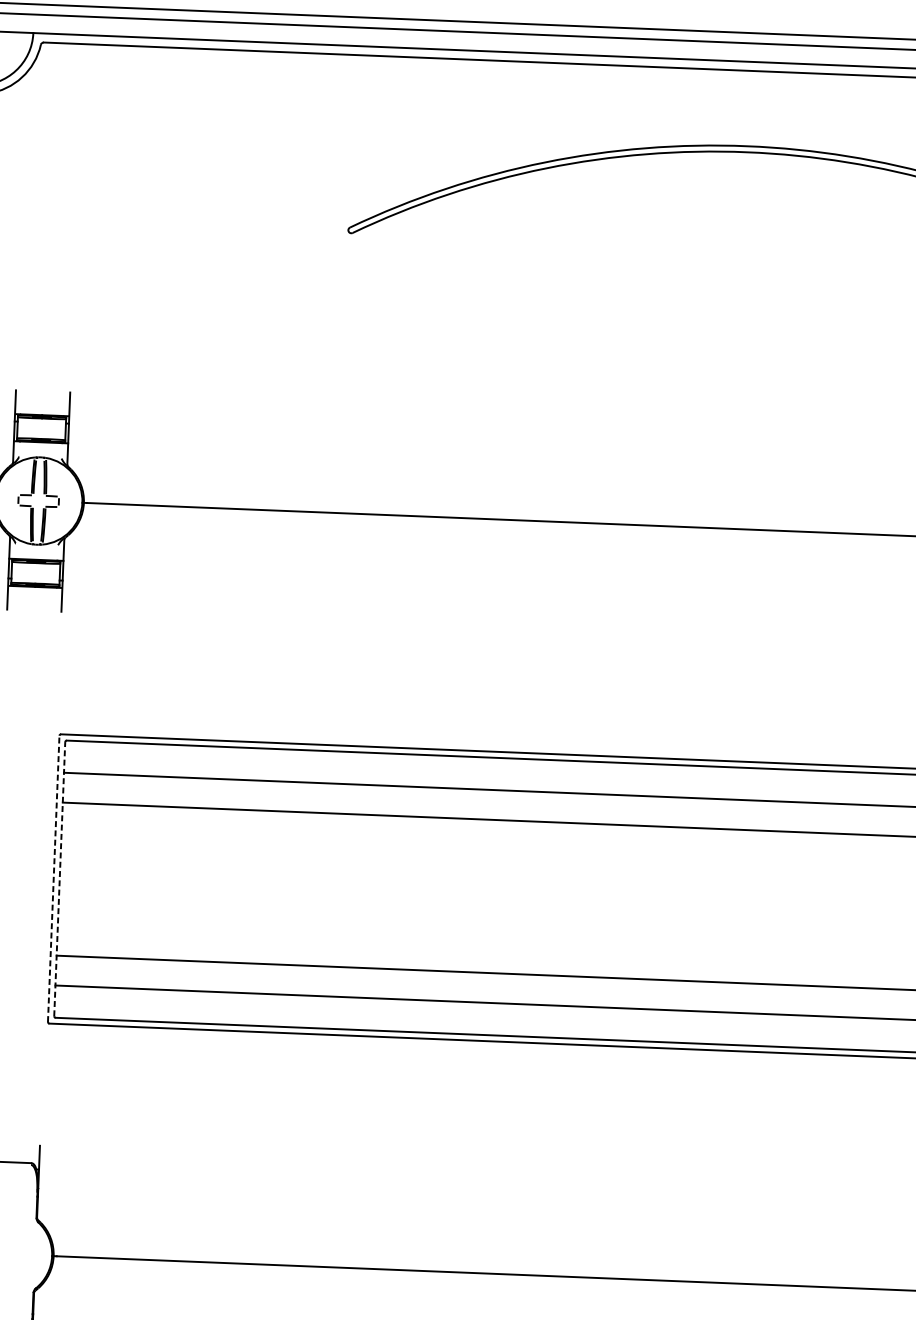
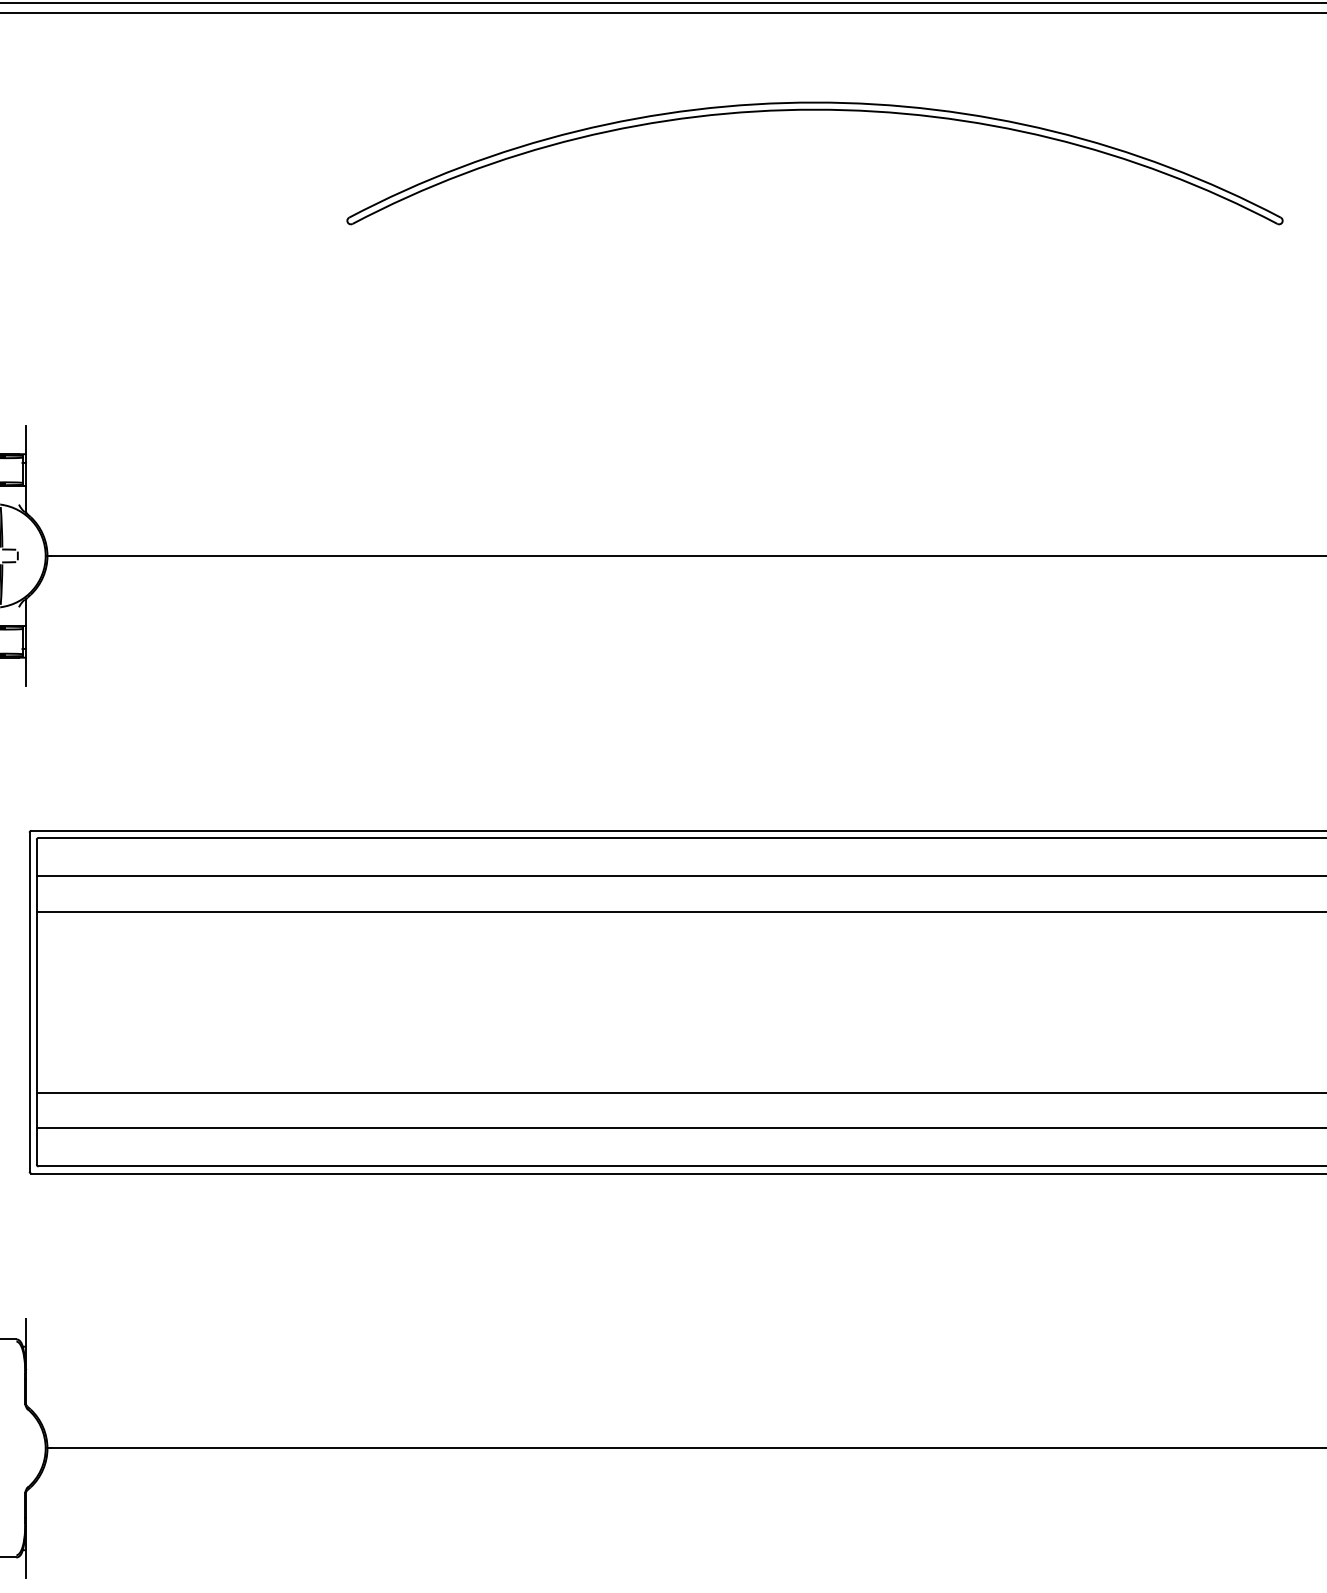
line: (59, 878) -> (36, 1001), dashed -> solid
line: (53, 879) -> (29, 1002), dashed -> solid

